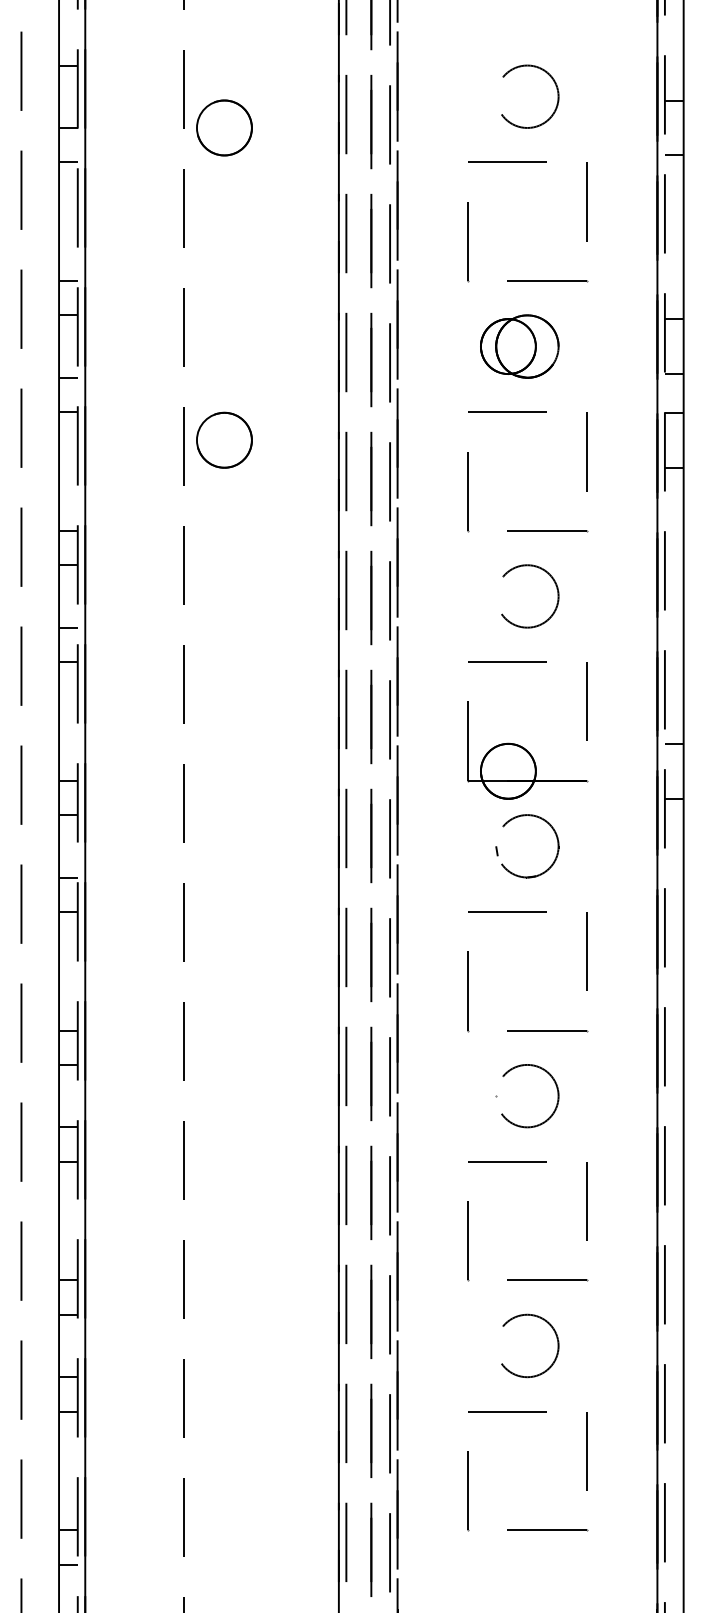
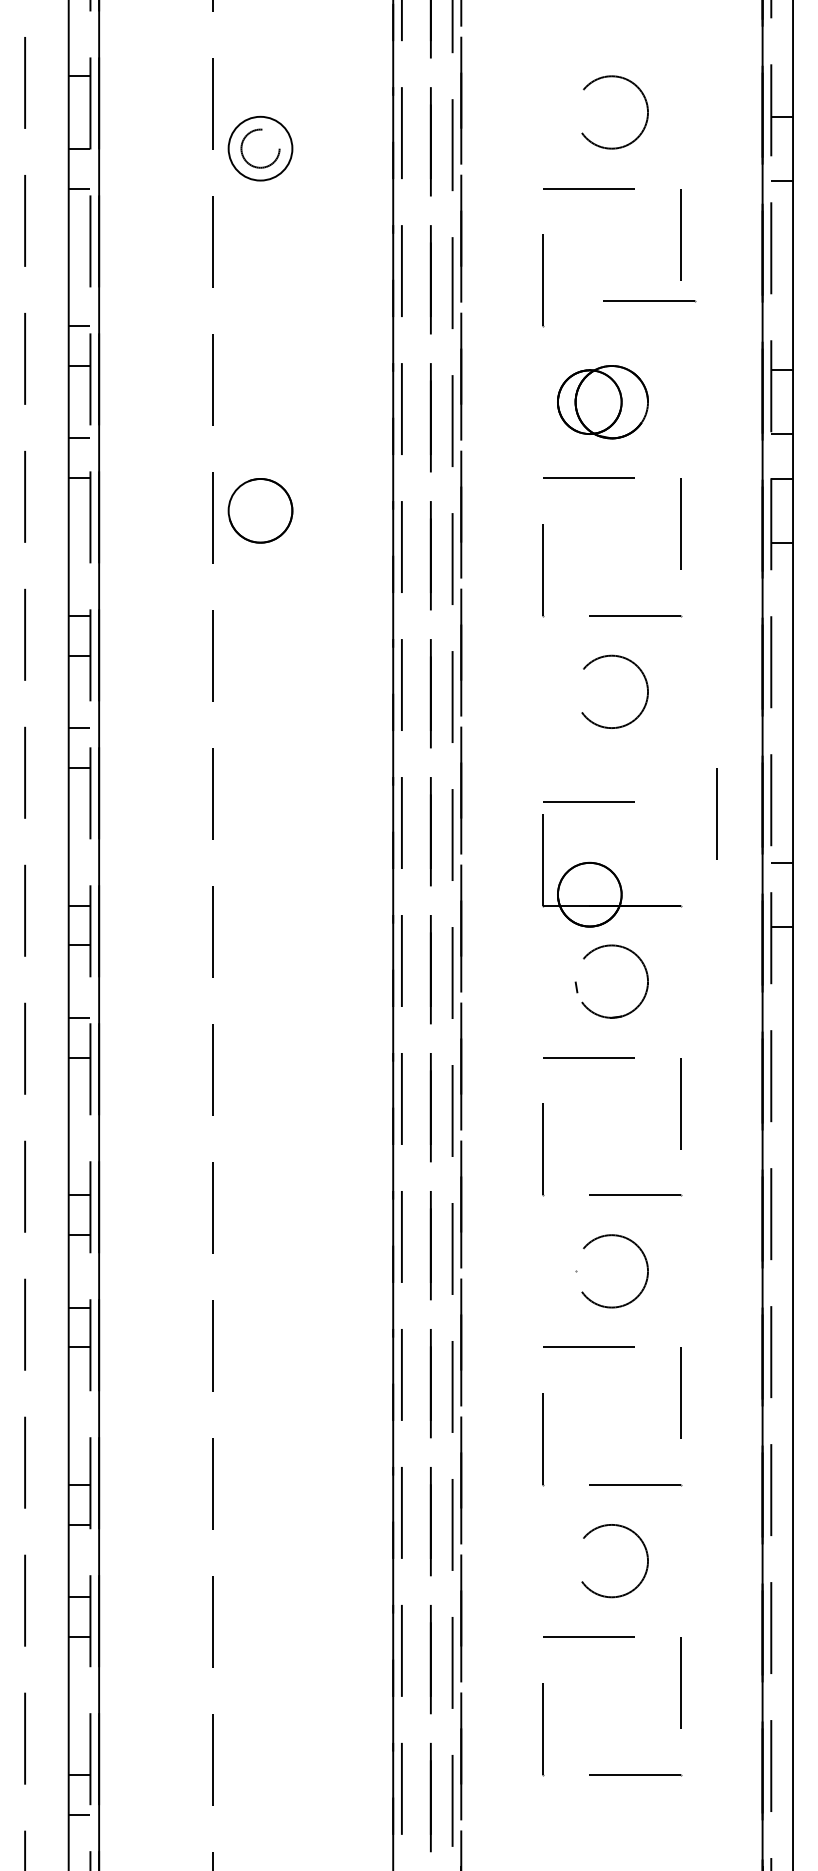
circle: (223, 127) -> (259, 148), size x0.6
line: (547, 281) -> (649, 301), moved
line: (507, 661) -> (588, 800), moved
line: (586, 701) -> (716, 813), moved

